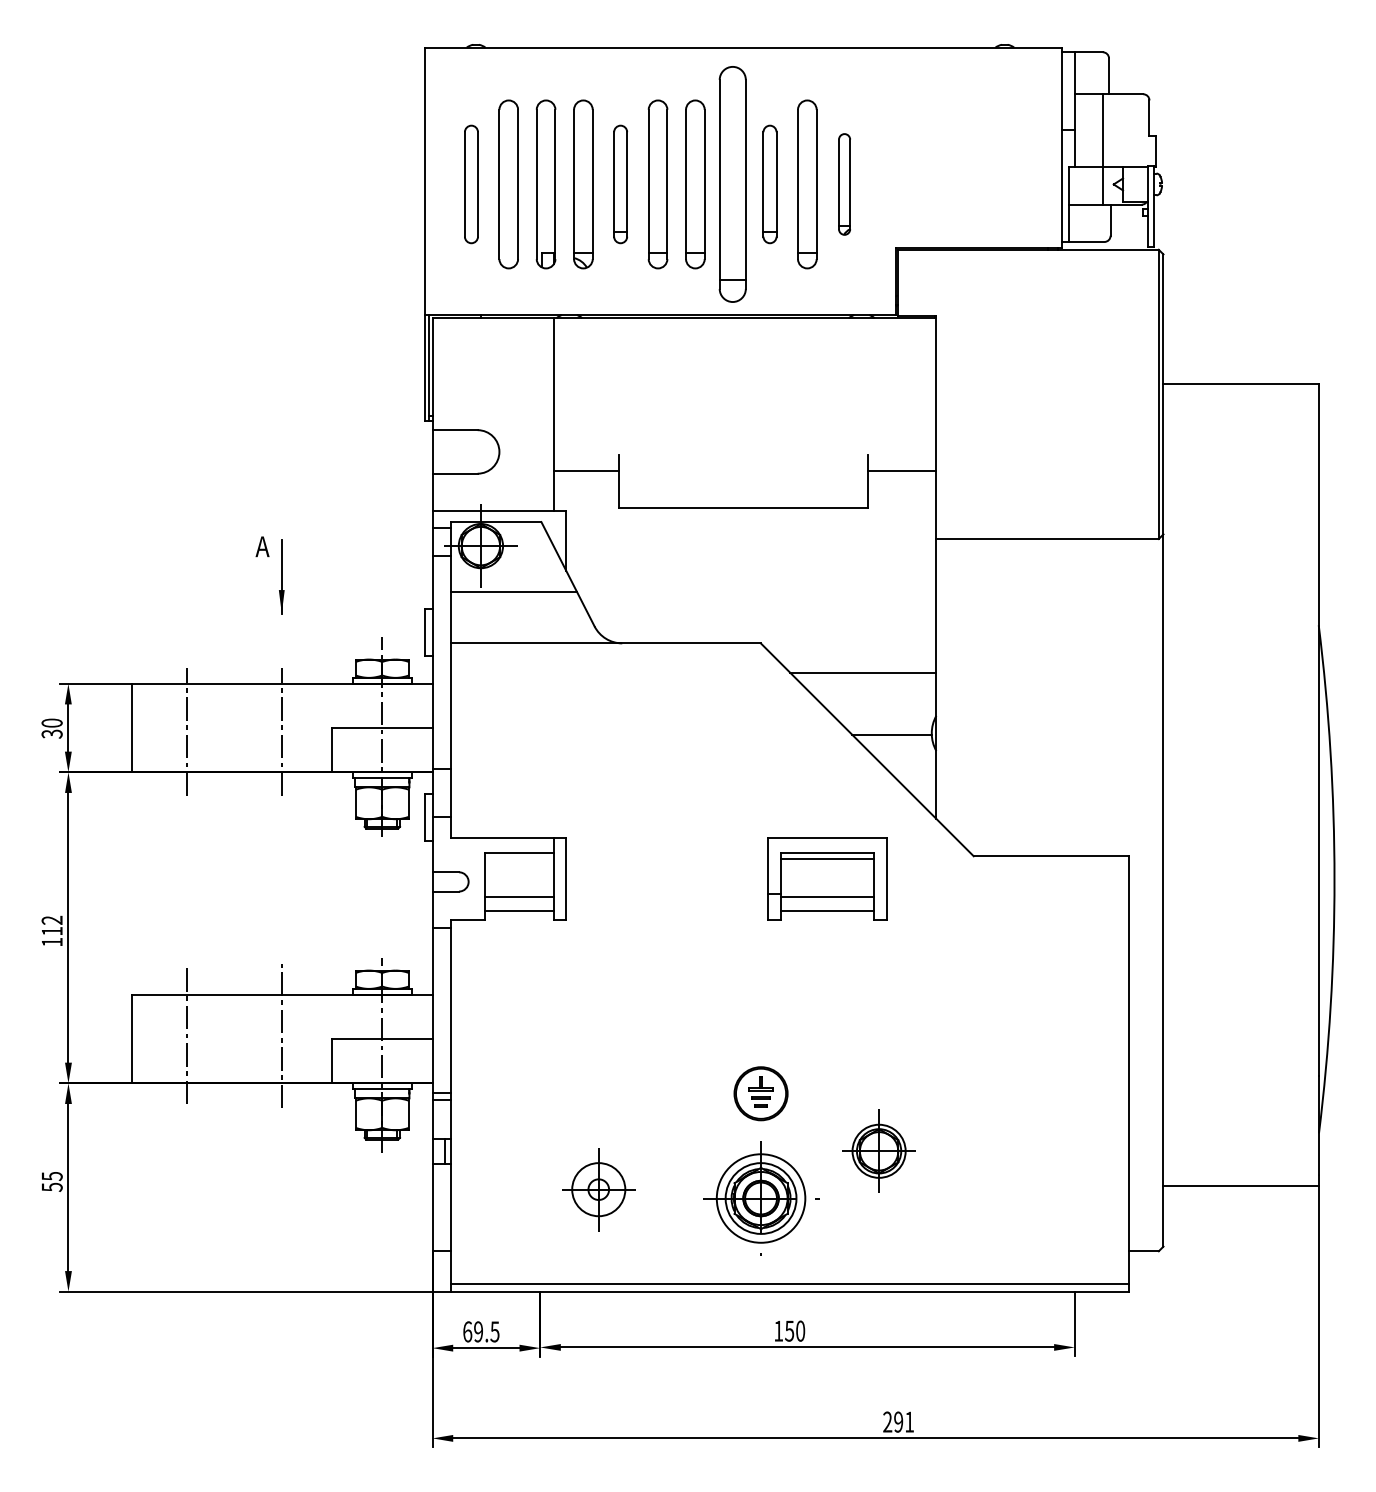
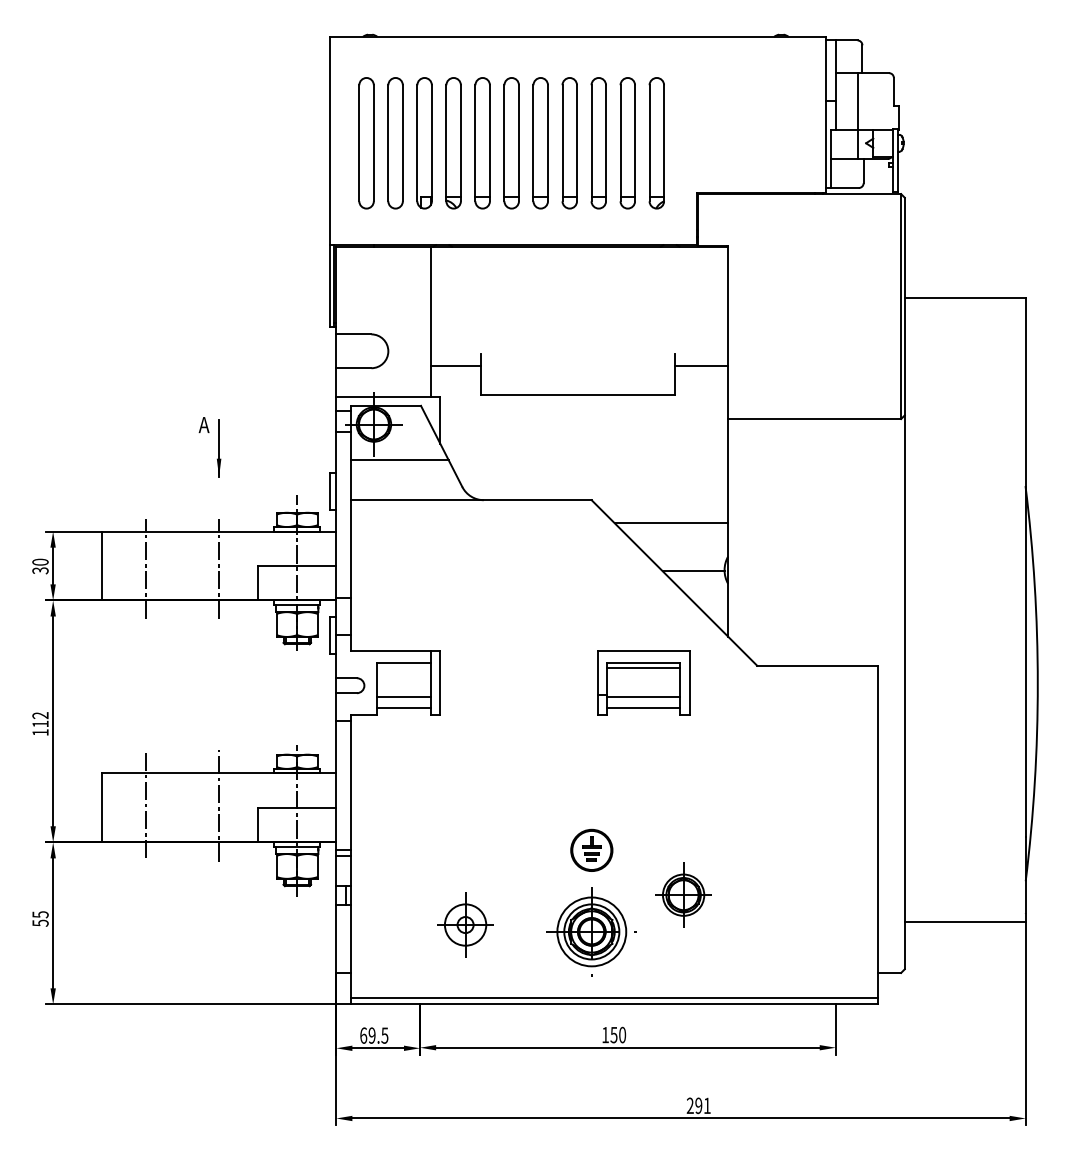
part: (471, 184) -> (366, 143), size x1.43
part: (620, 184) -> (482, 143), size x1.43
part: (732, 184) -> (569, 143), size x0.71
part: (769, 184) -> (598, 143), size x1.43
part: (844, 184) -> (656, 143), size x1.67

